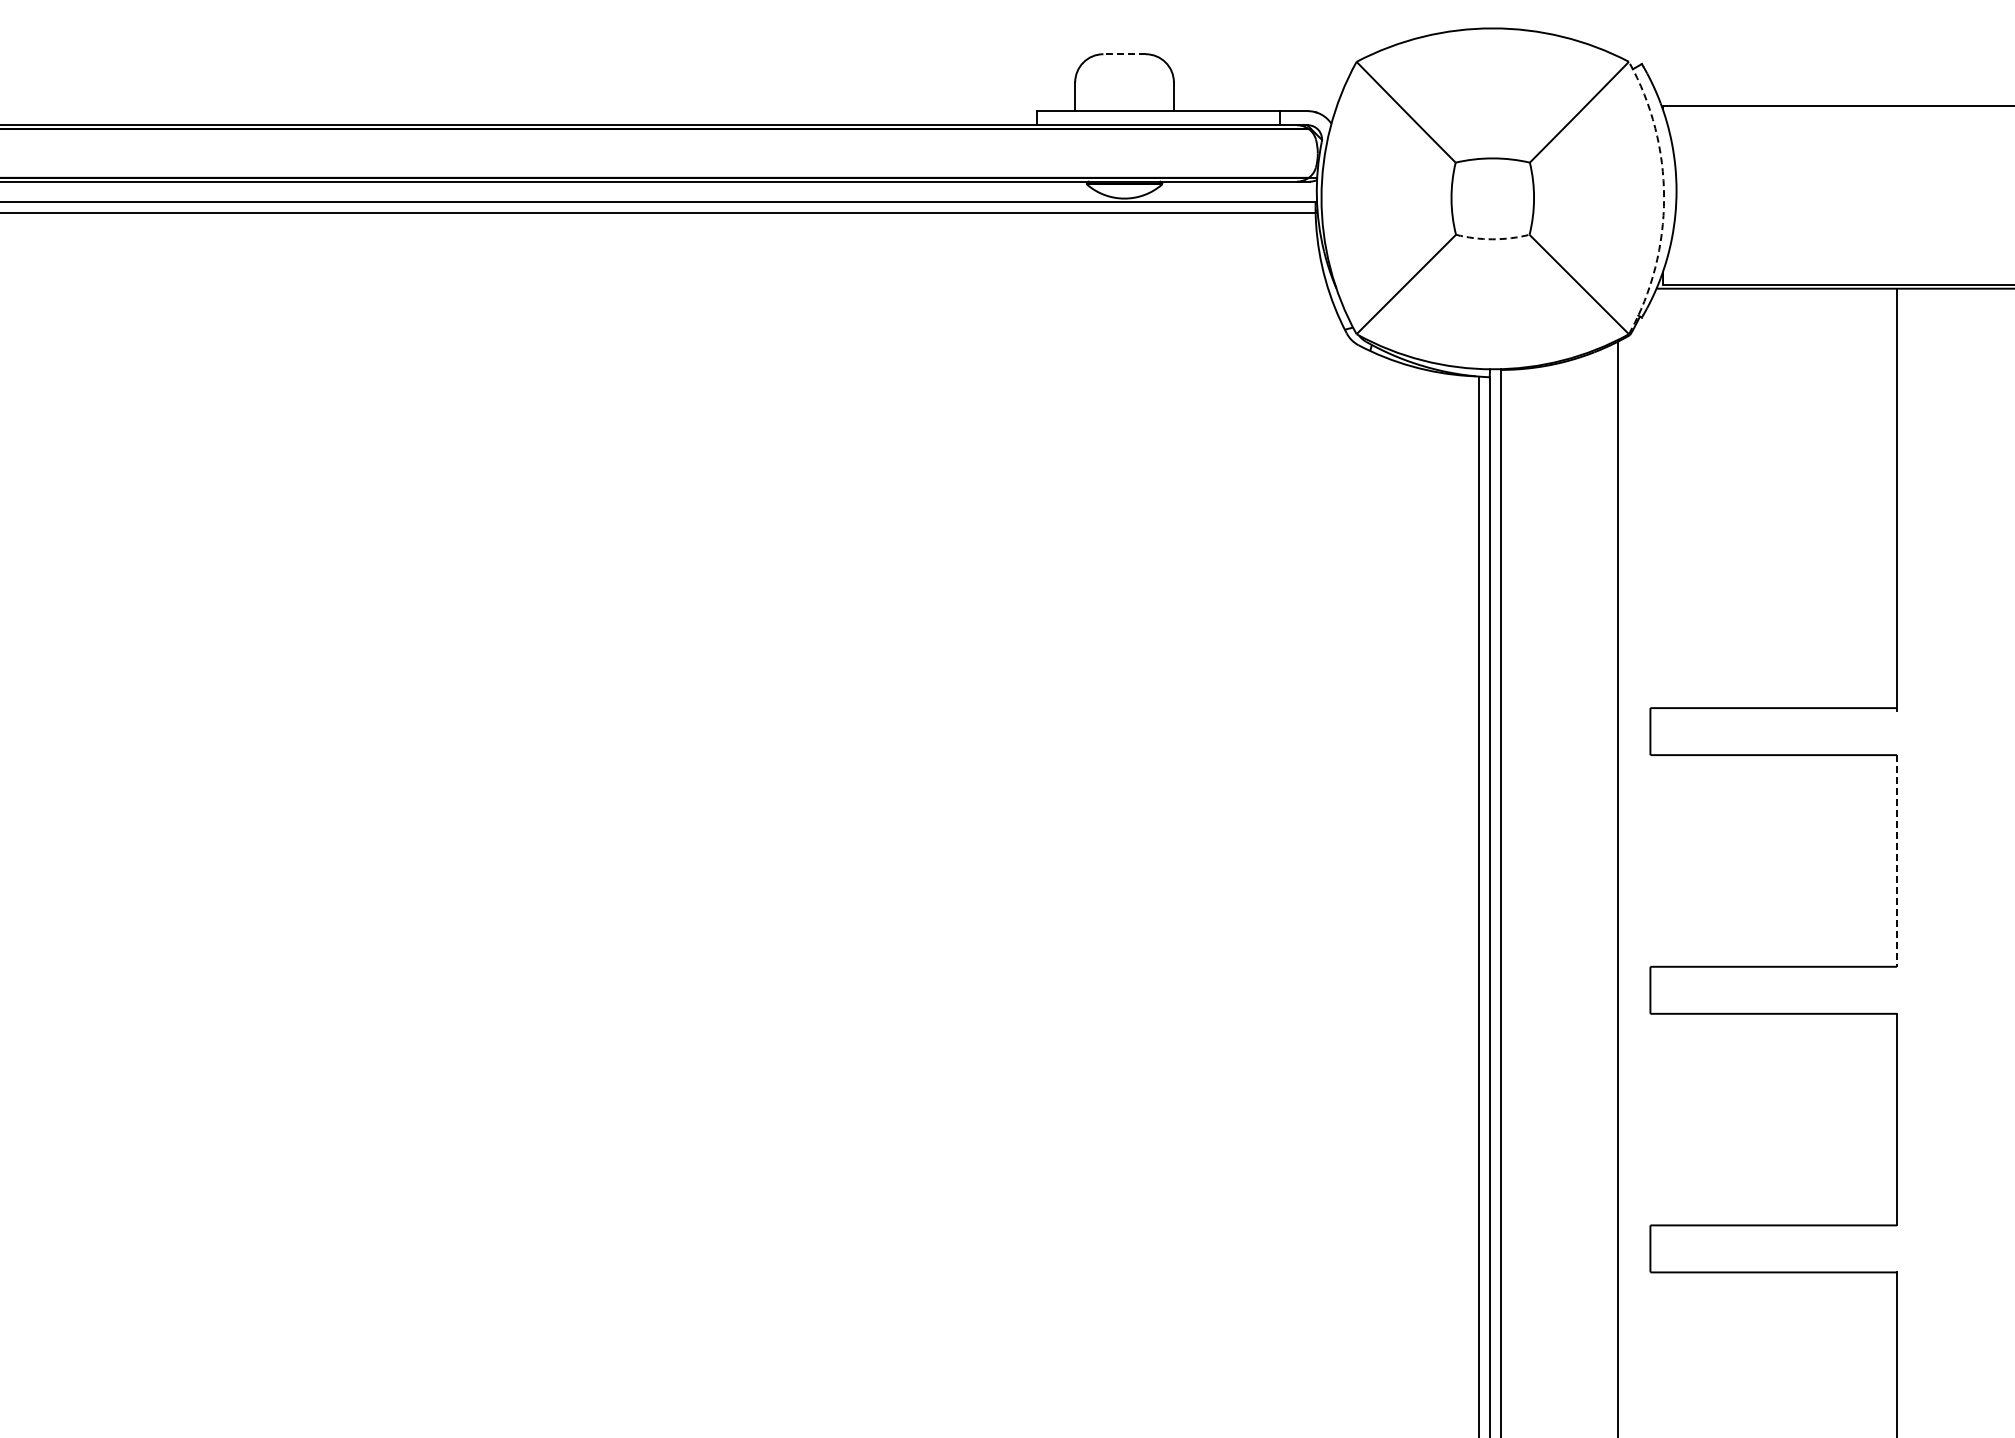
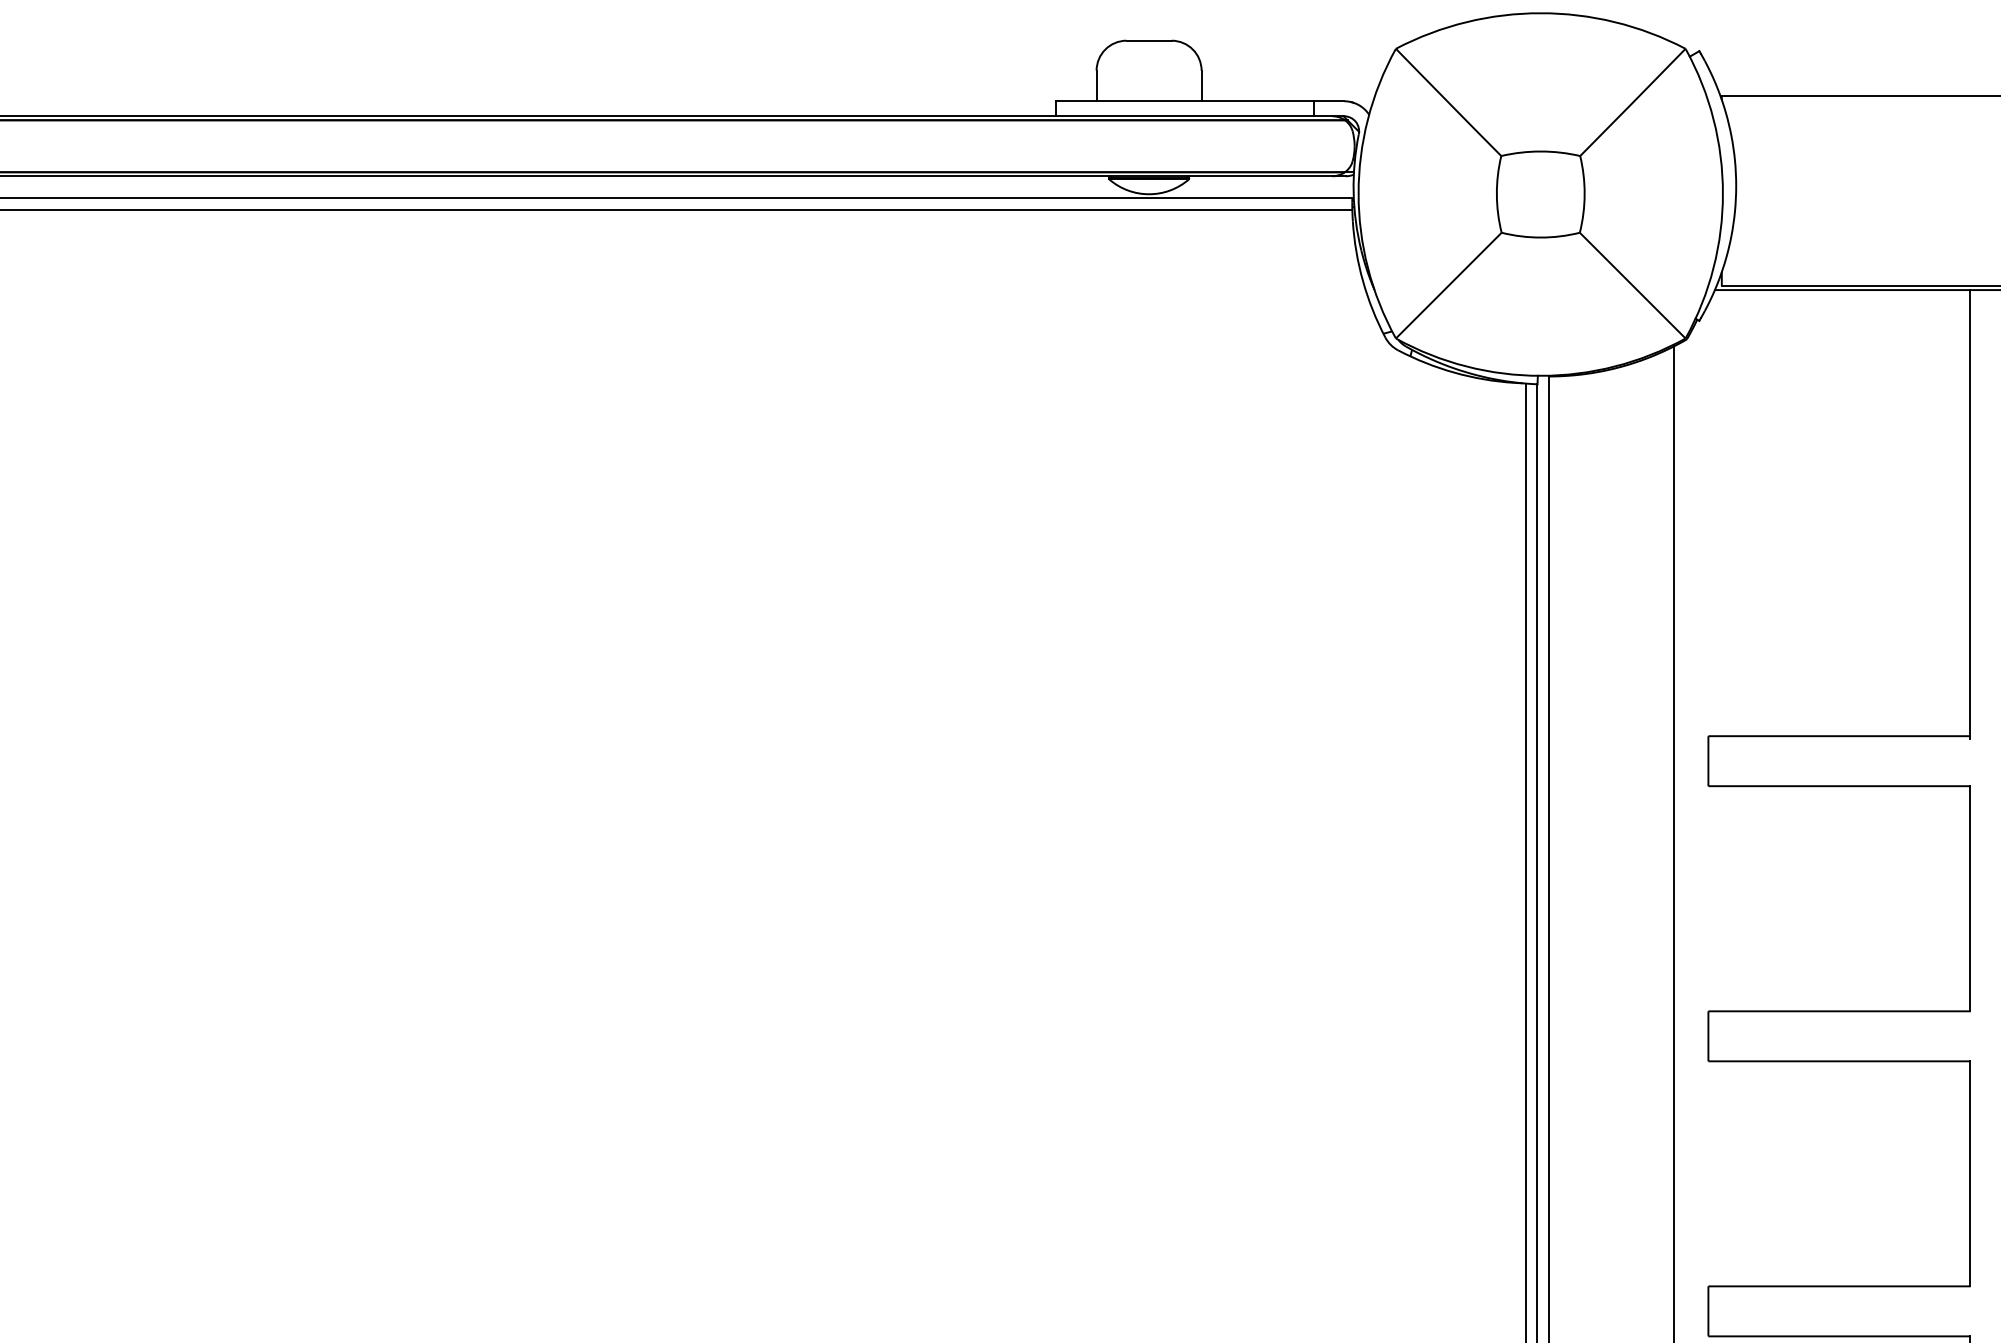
line: (1124, 54) -> (1149, 40), dashed -> solid
arc: (1664, 198) -> (1723, 194), dashed -> solid
arc: (1492, 239) -> (1540, 237), dashed -> solid
line: (1896, 860) -> (1970, 898), dashed -> solid

